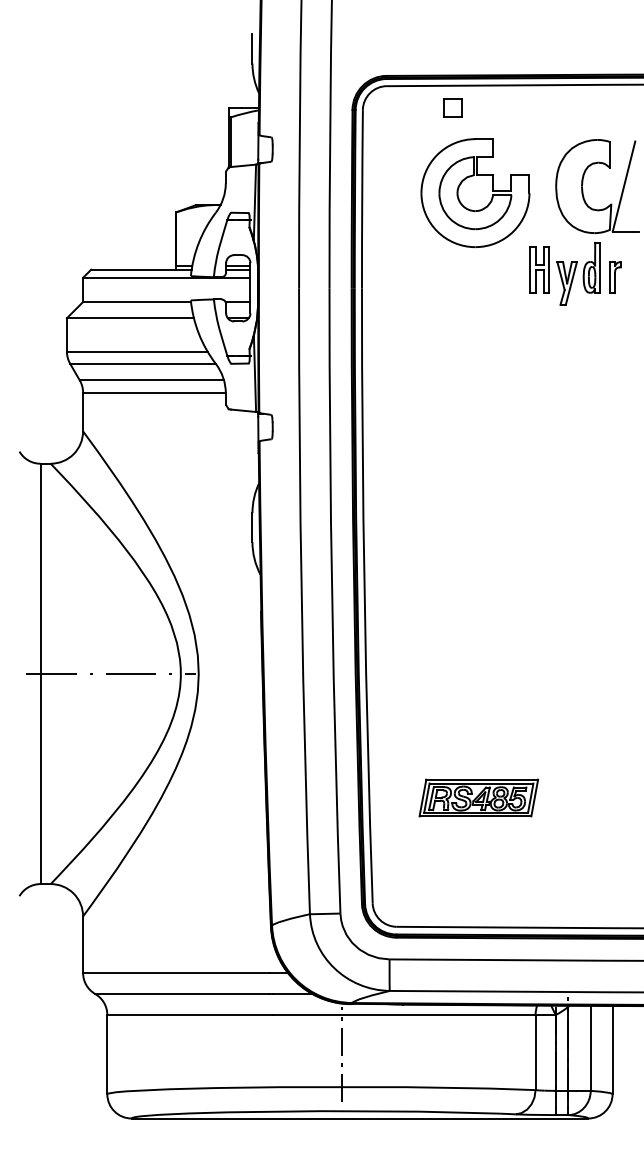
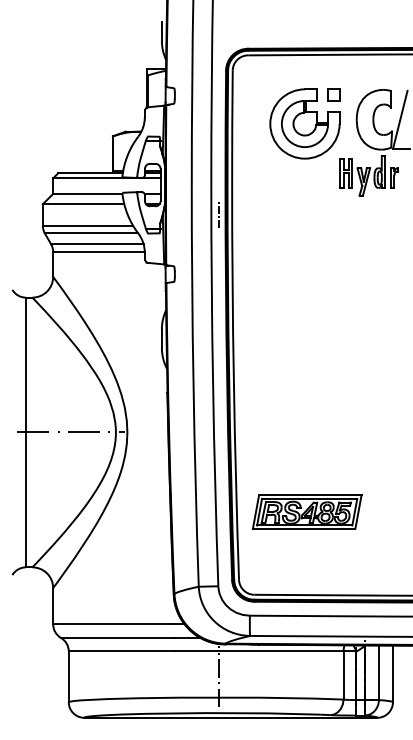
part: (452, 106) -> (333, 94), moved
line: (342, 334) -> (219, 214), added
part: (477, 797) -> (306, 511), size x1.43

